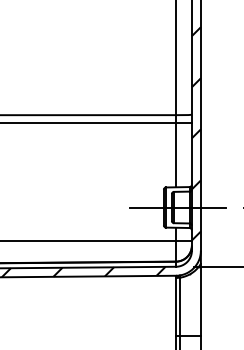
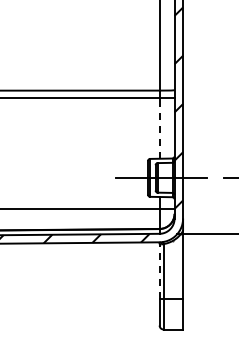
line: (175, 154) -> (159, 127), solid -> dashed
line: (175, 306) -> (159, 271), solid -> dashed

